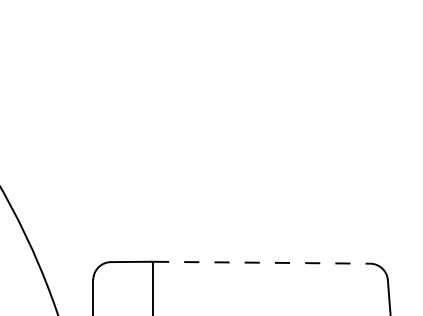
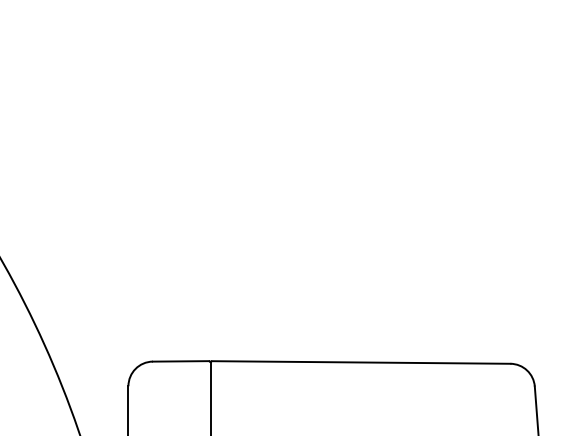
line: (262, 262) -> (361, 362), dashed -> solid

